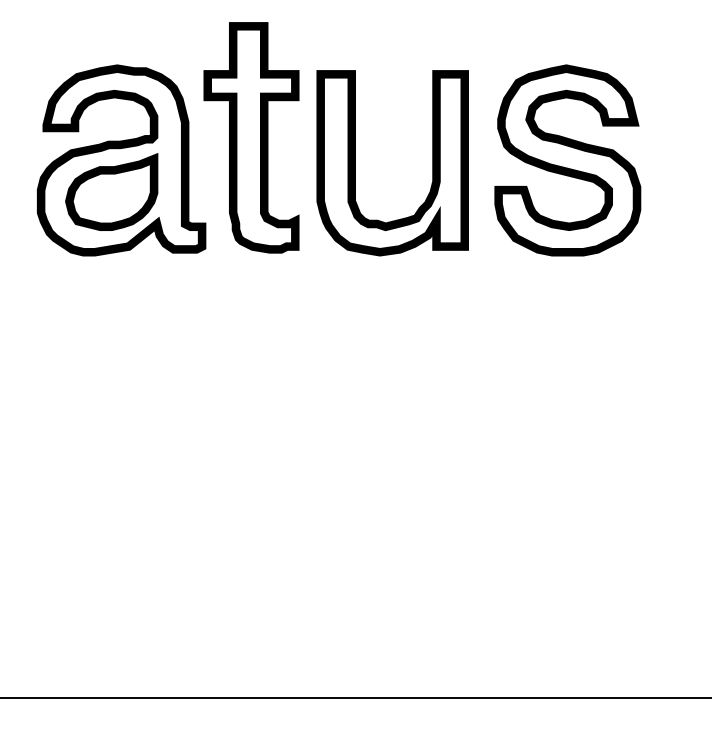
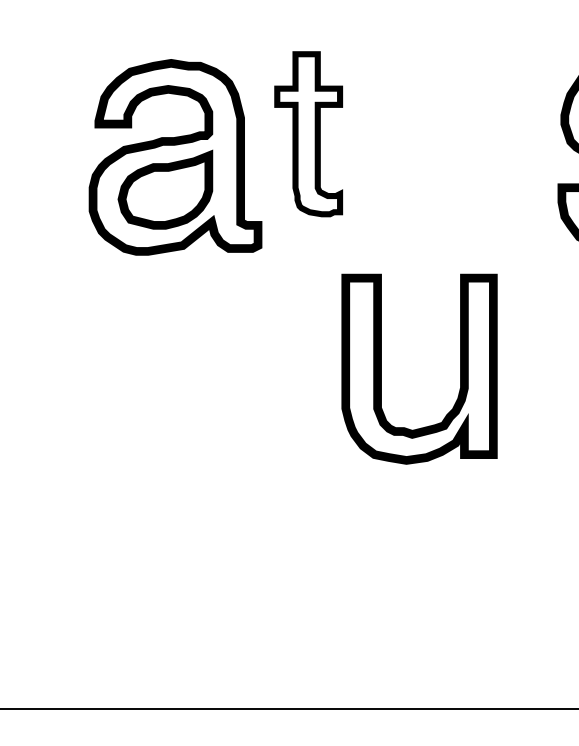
part: (251, 137) -> (308, 133), size x0.7
part: (355, 163) -> (381, 369), moved

